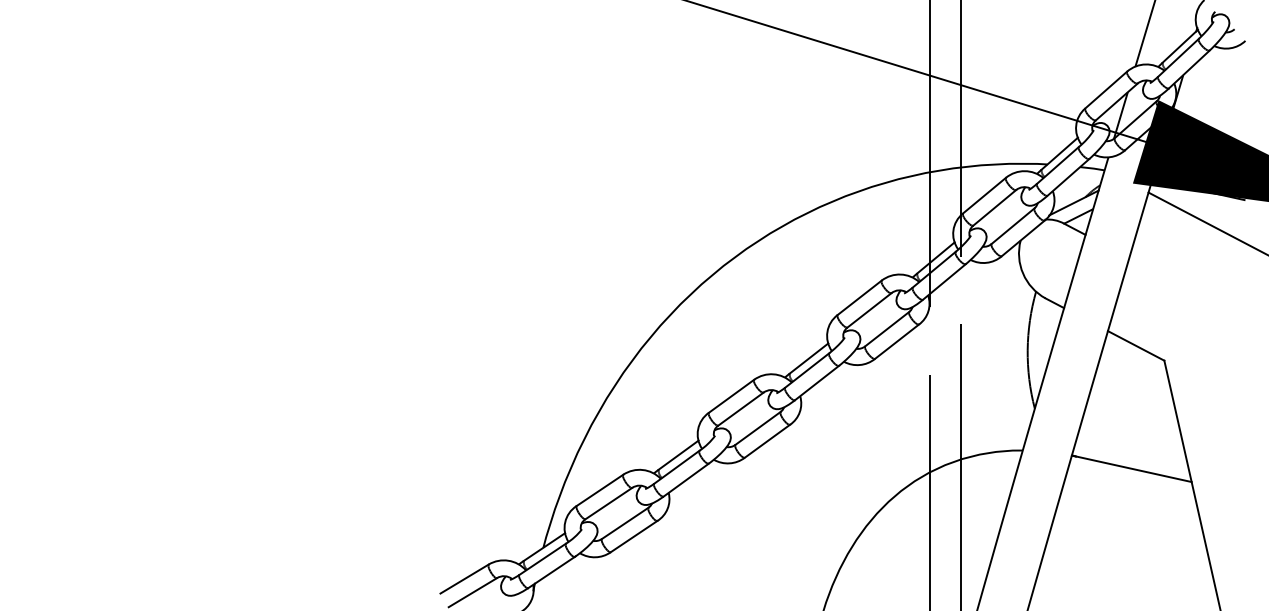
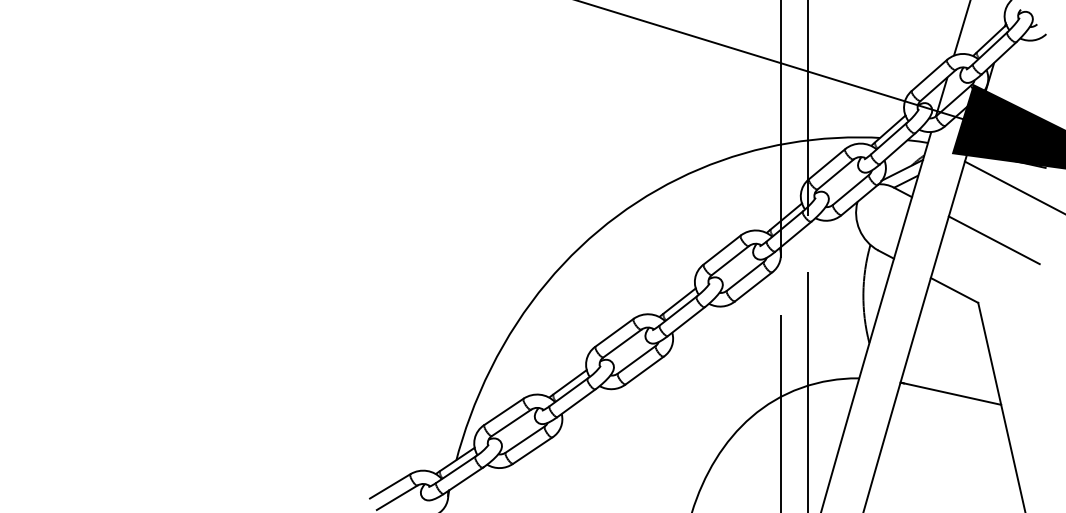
line: (1183, 285) -> (994, 239), added

